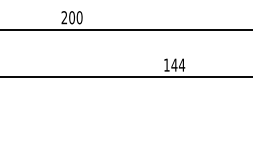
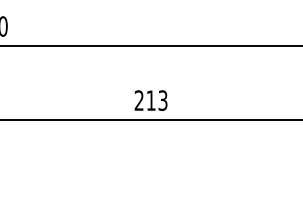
text: (174, 64) -> (151, 99), 144 -> 213

